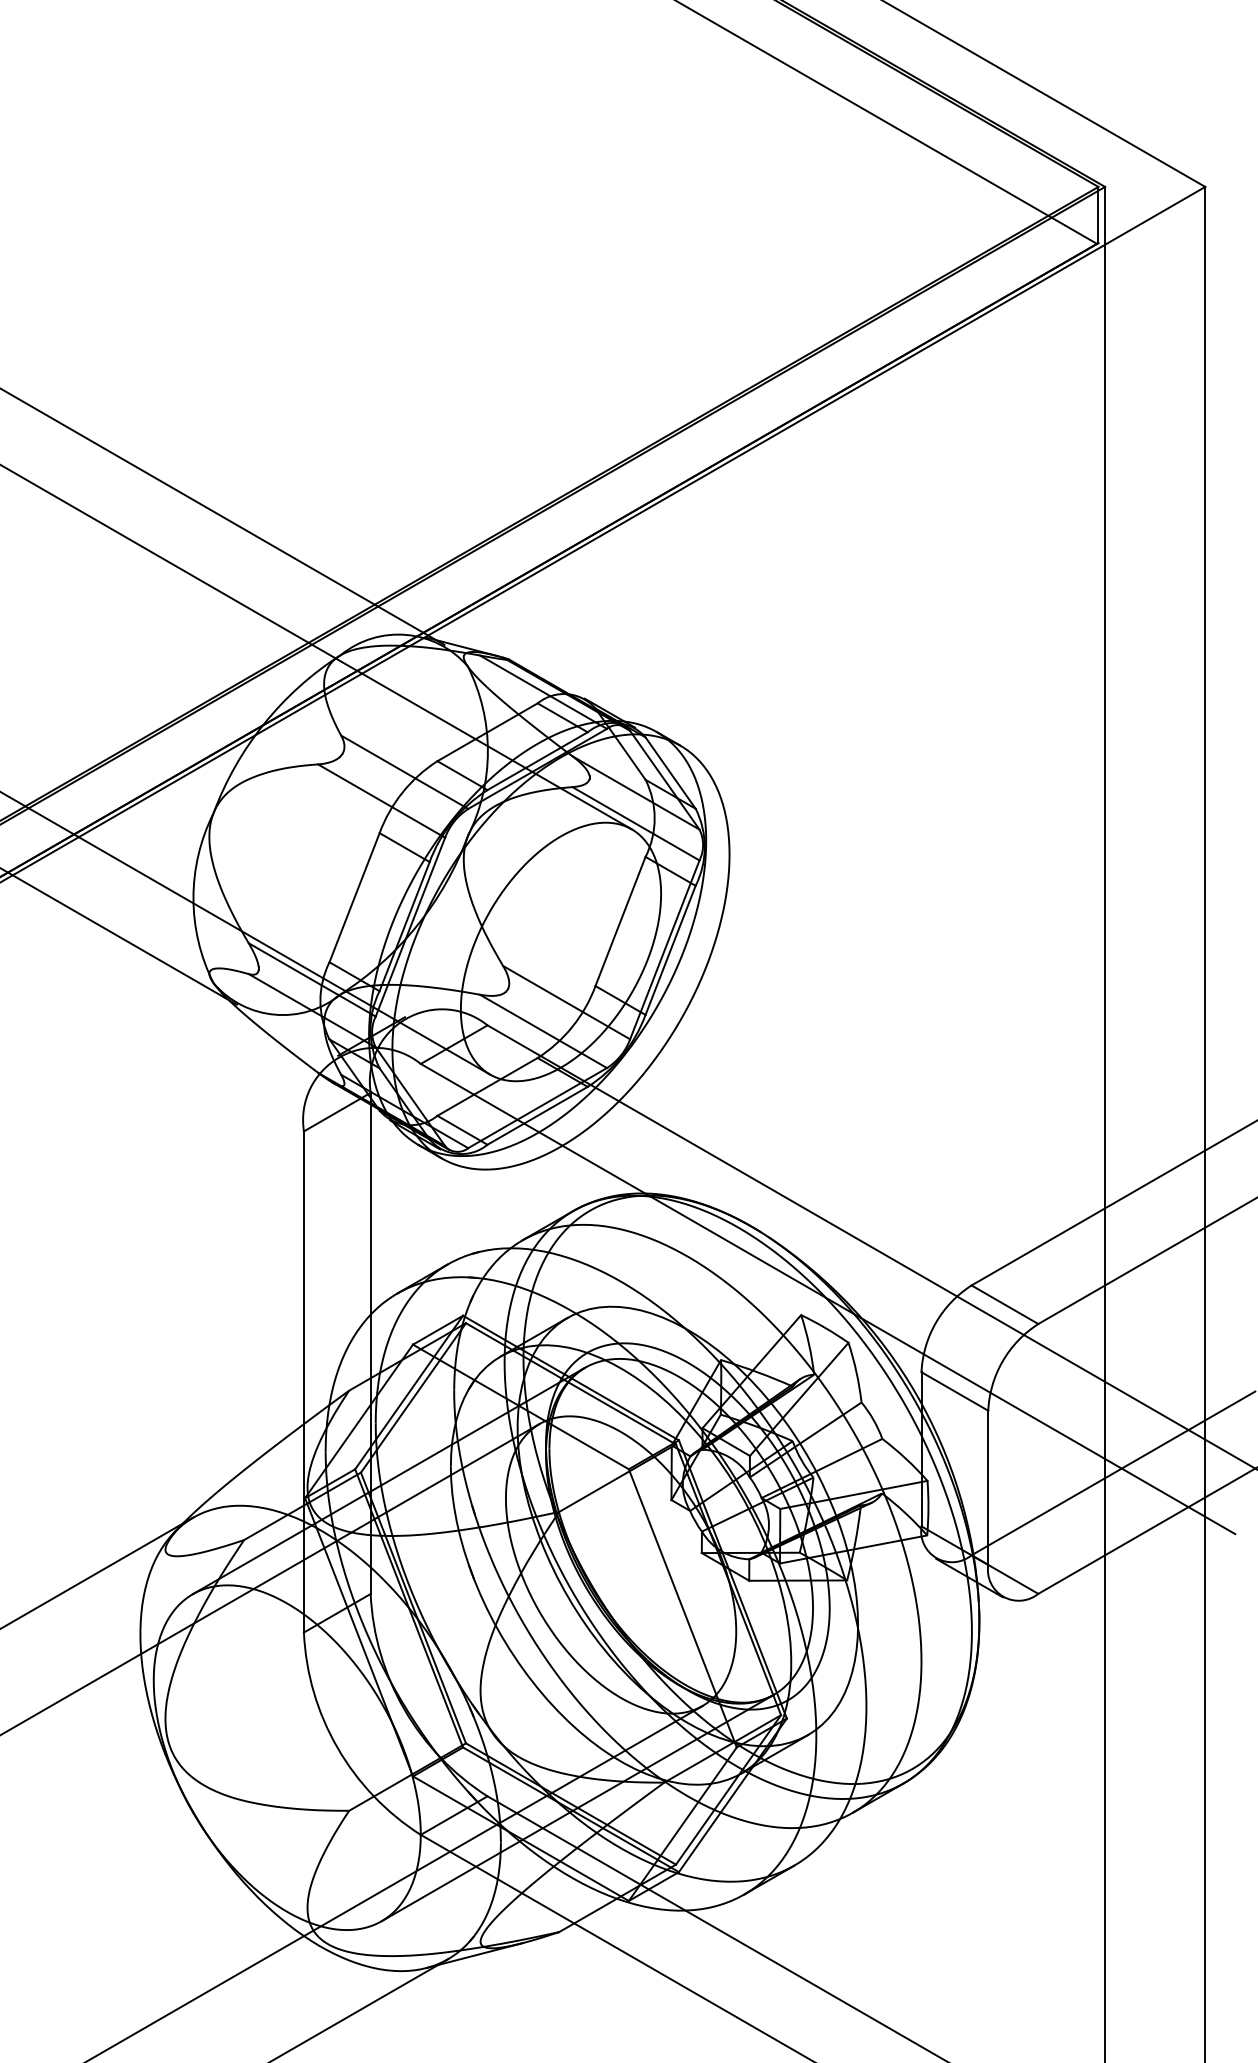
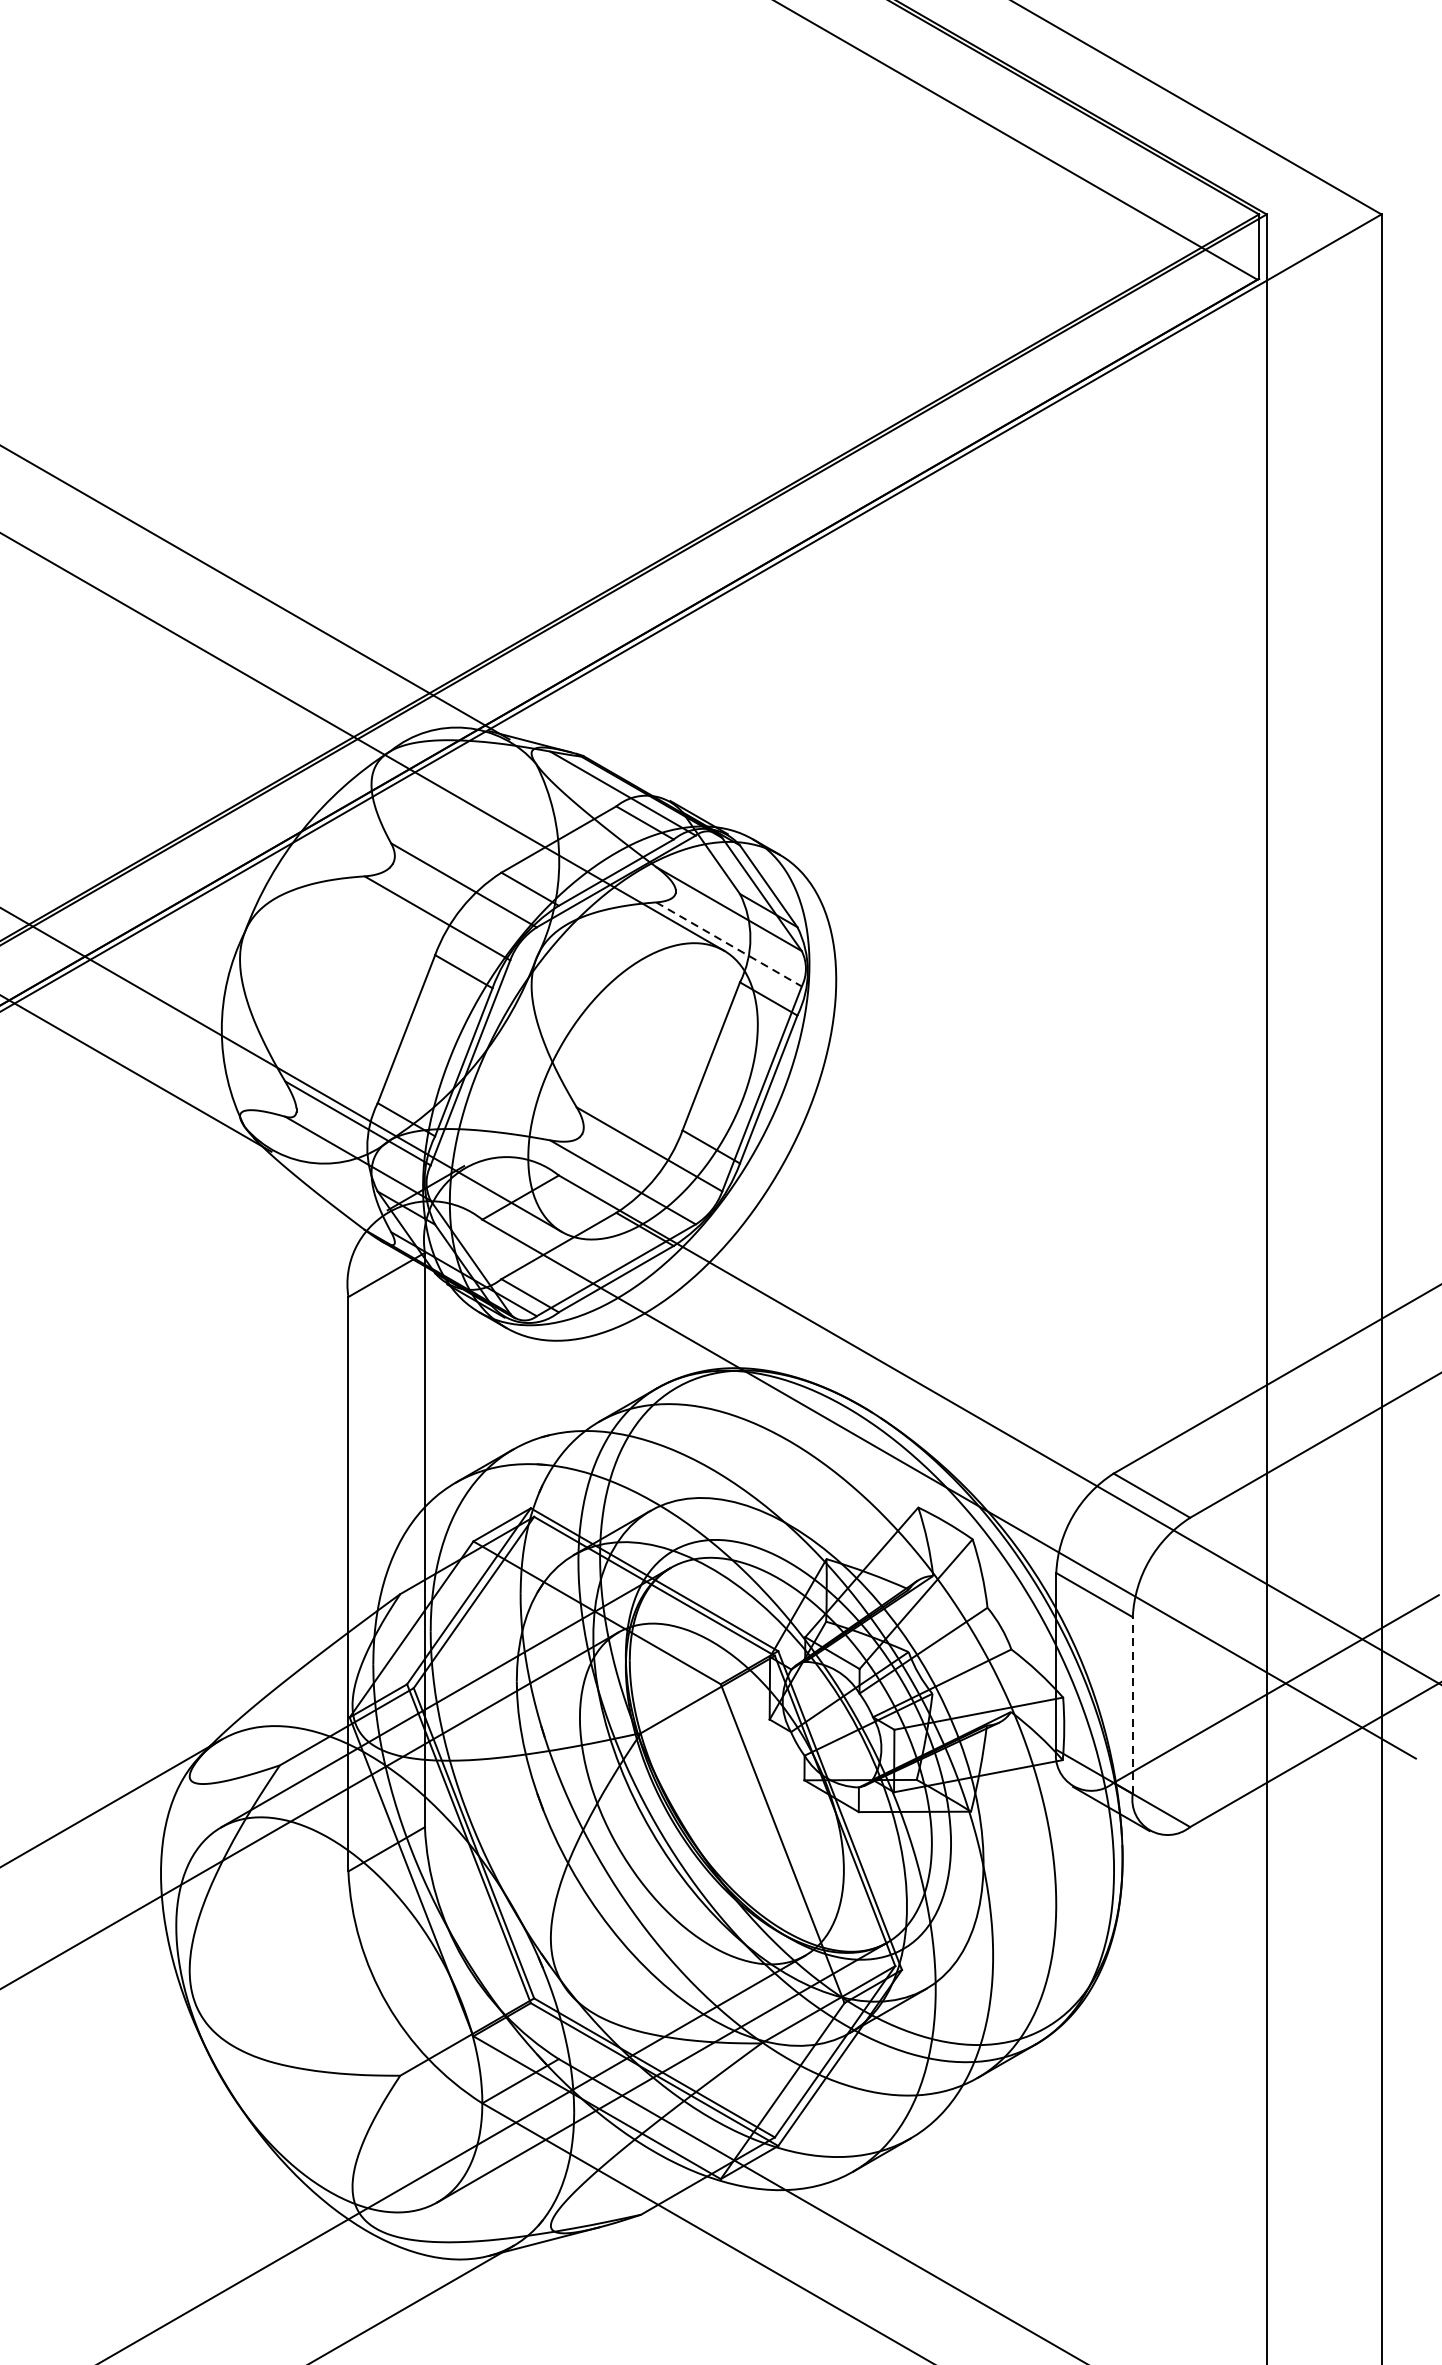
line: (636, 824) -> (729, 945), solid -> dashed
line: (988, 1487) -> (1133, 1705), solid -> dashed

